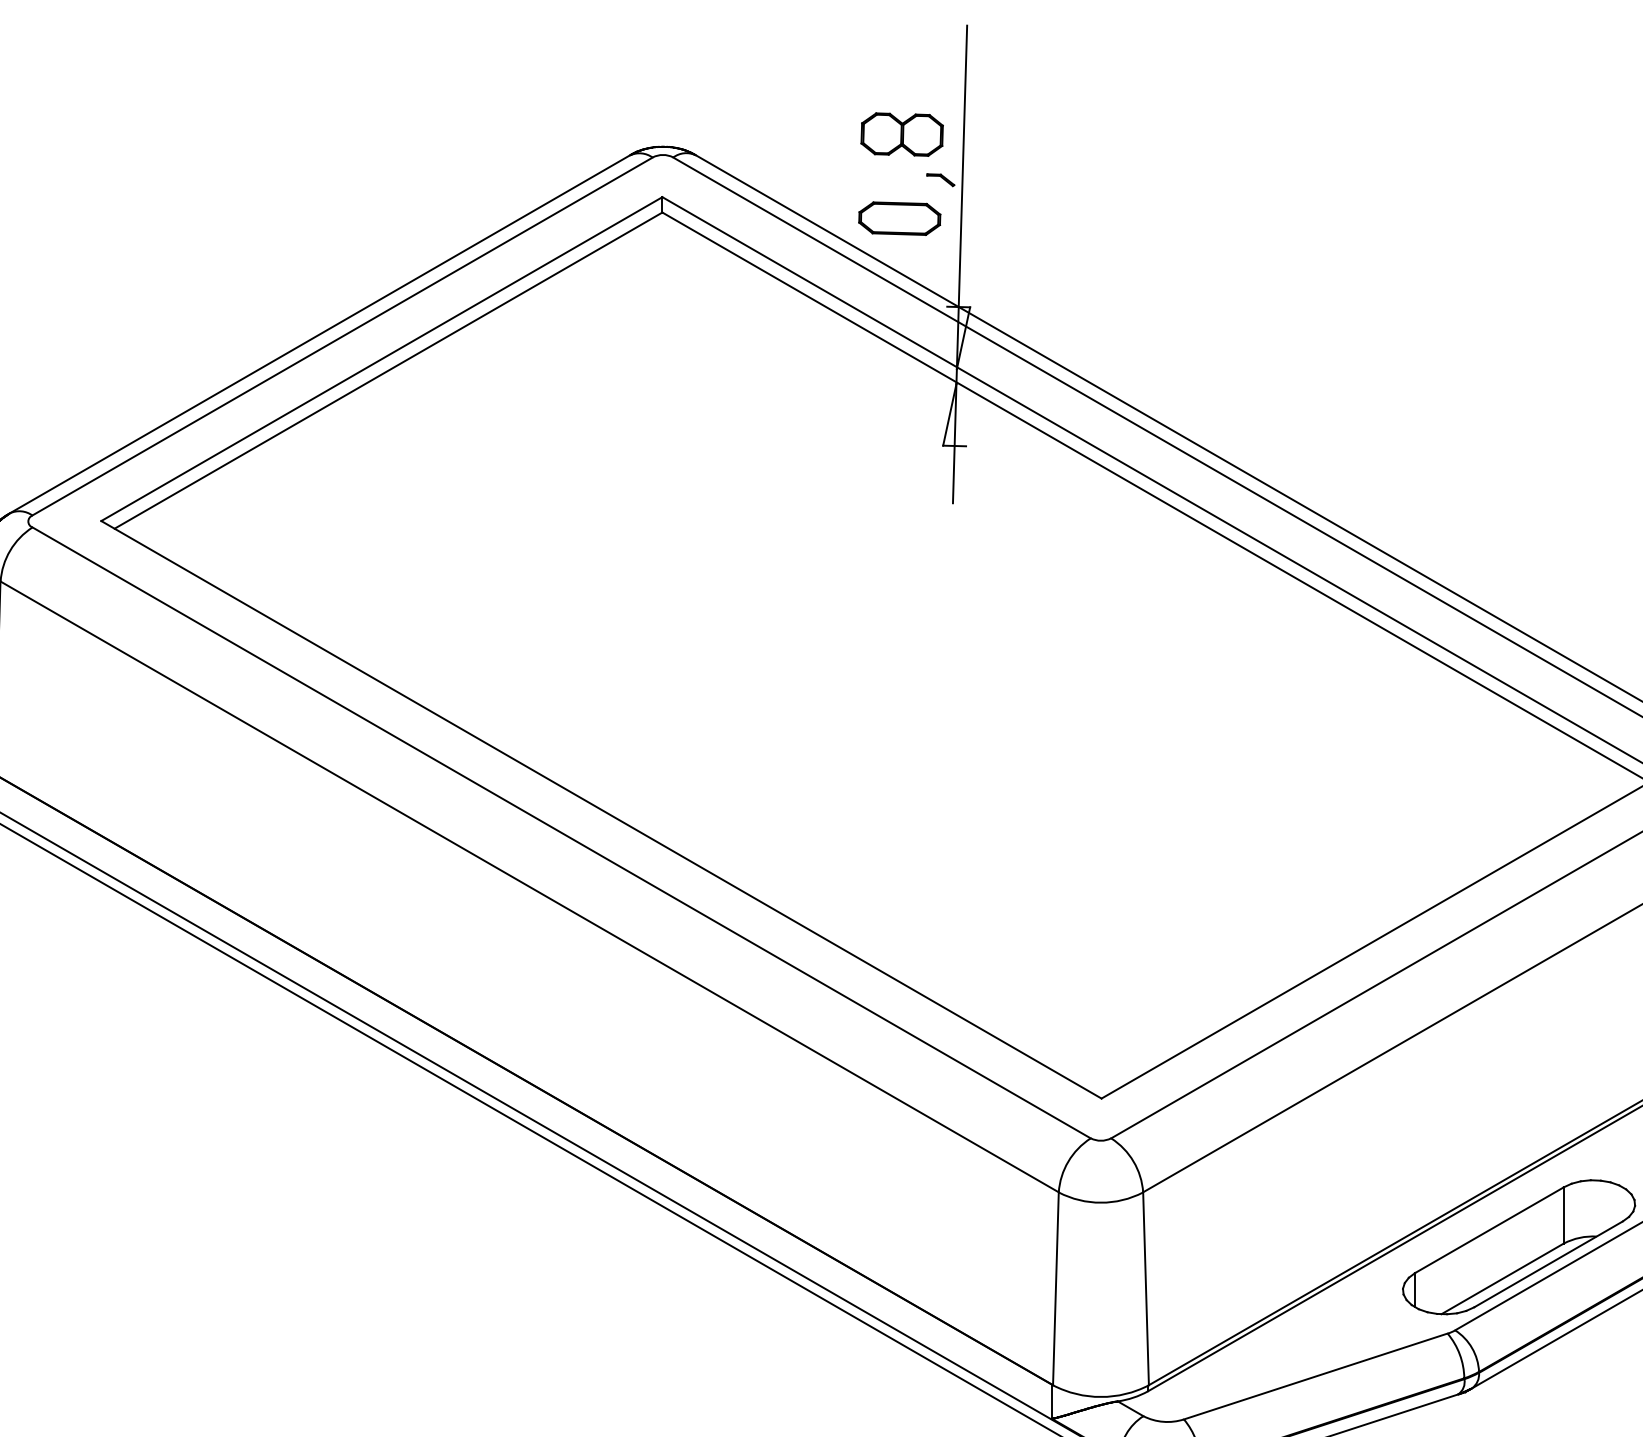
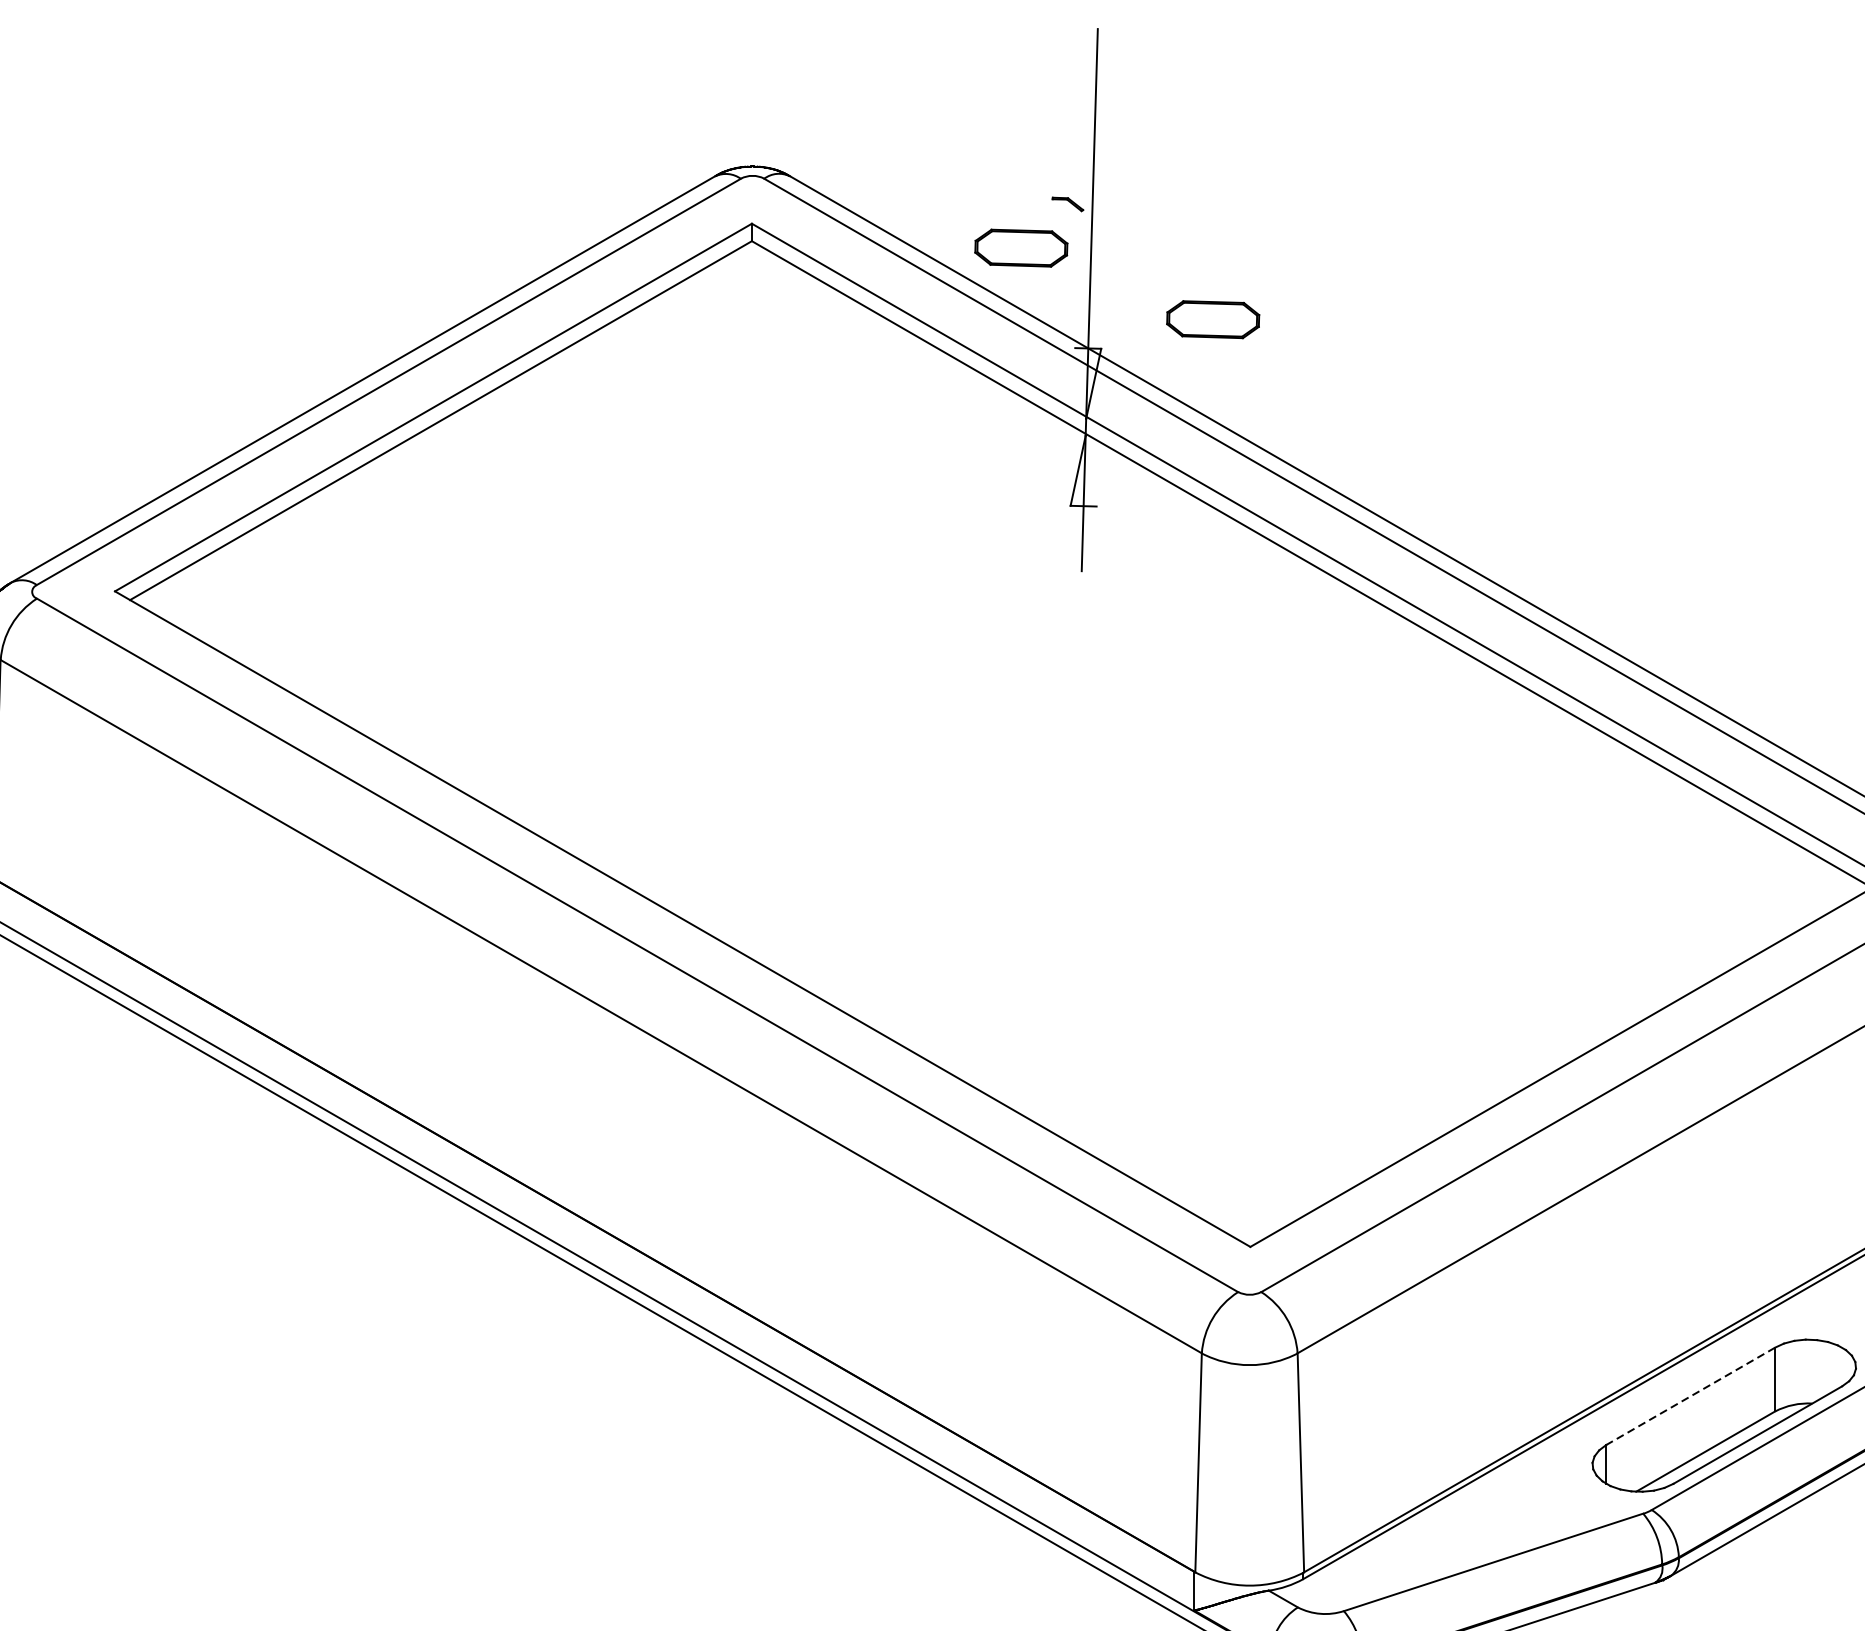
part: (901, 134) -> (1023, 152), removed
part: (1068, 281) -> (1212, 319), added
line: (1489, 1230) -> (1690, 1396), solid -> dashed

